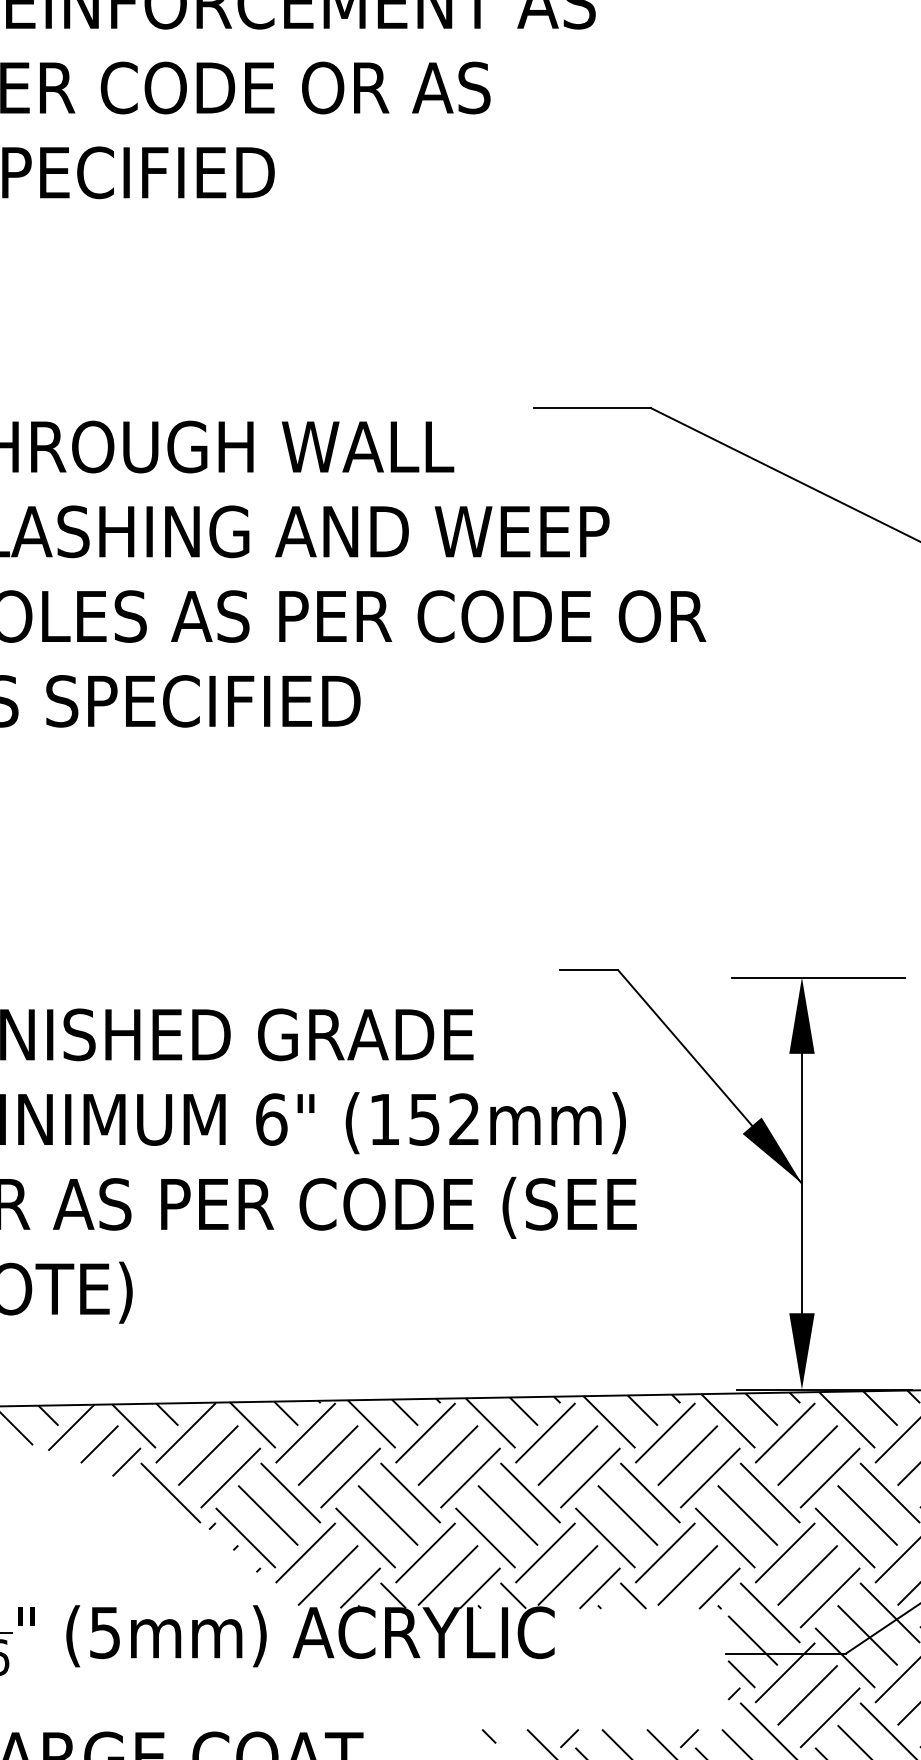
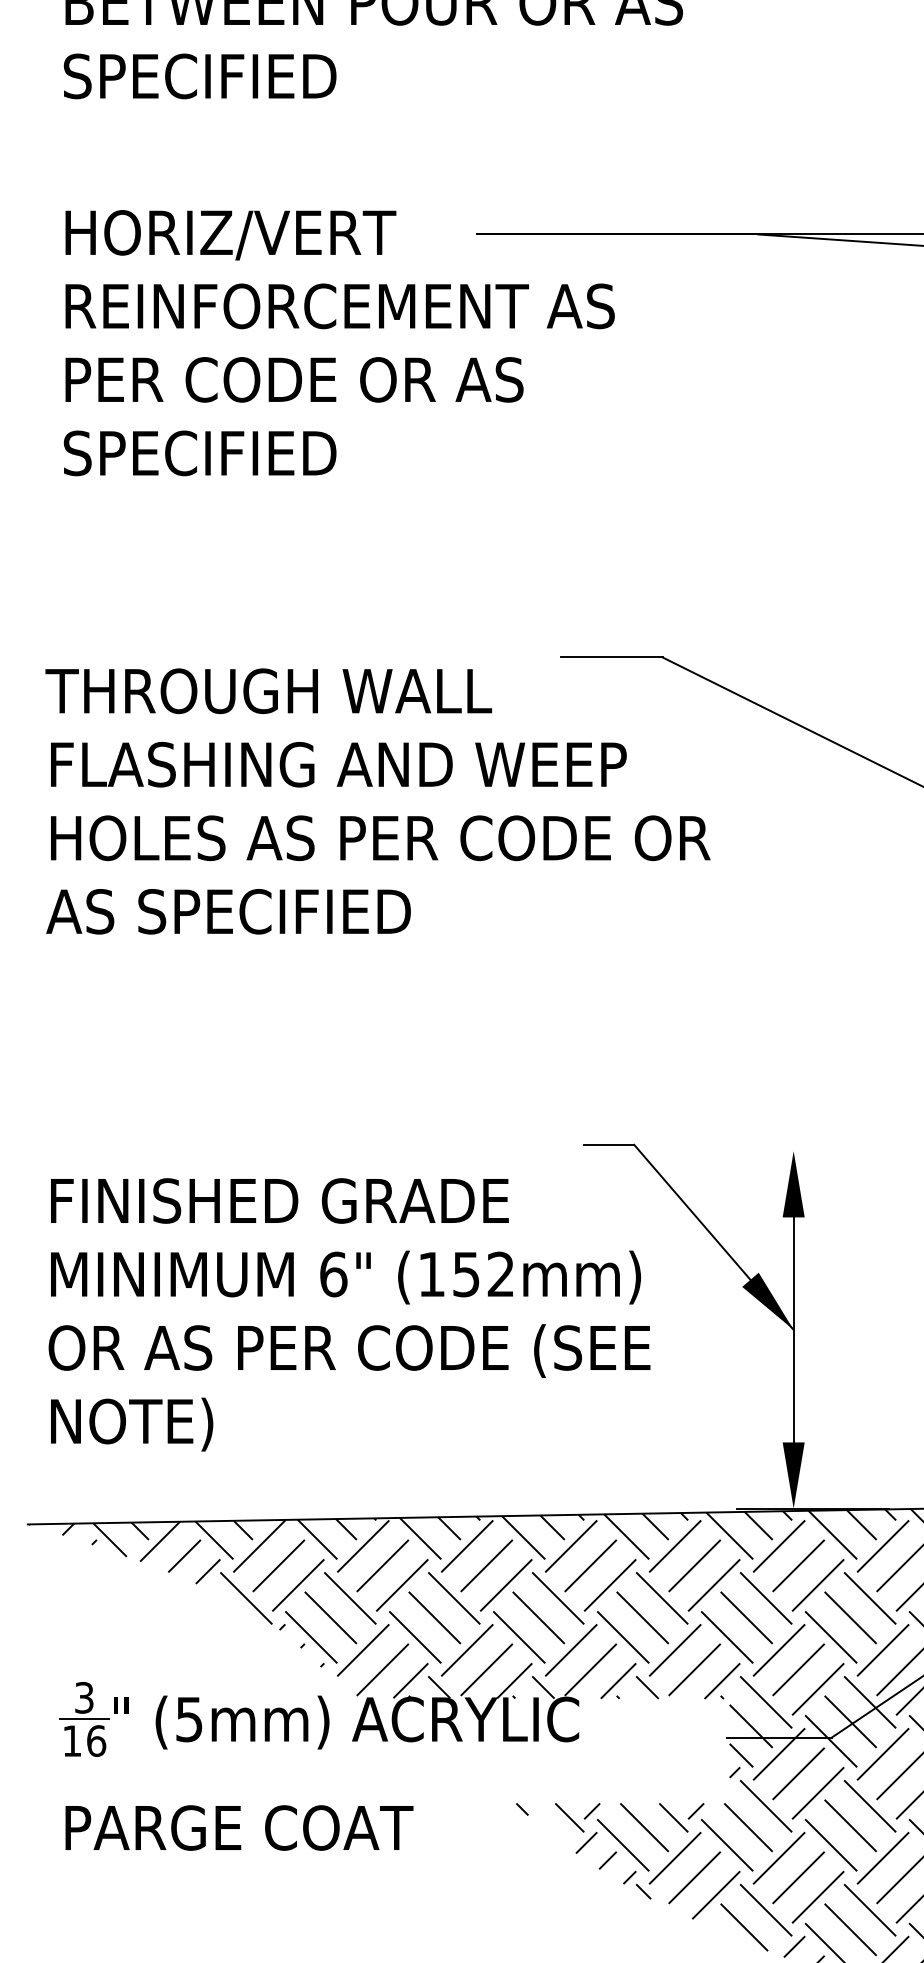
line: (817, 977) -> (807, 1151), removed

